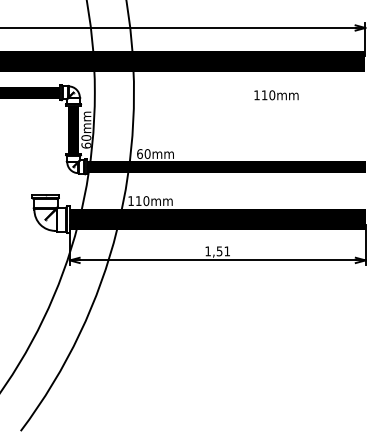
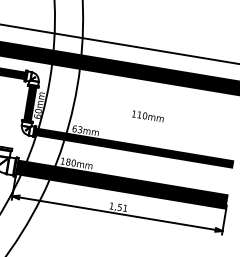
text: (276, 95) -> (148, 116), moved
text: (147, 153) -> (80, 129), 60mm -> 63mm
text: (138, 201) -> (68, 162), 110mm -> 180mm

